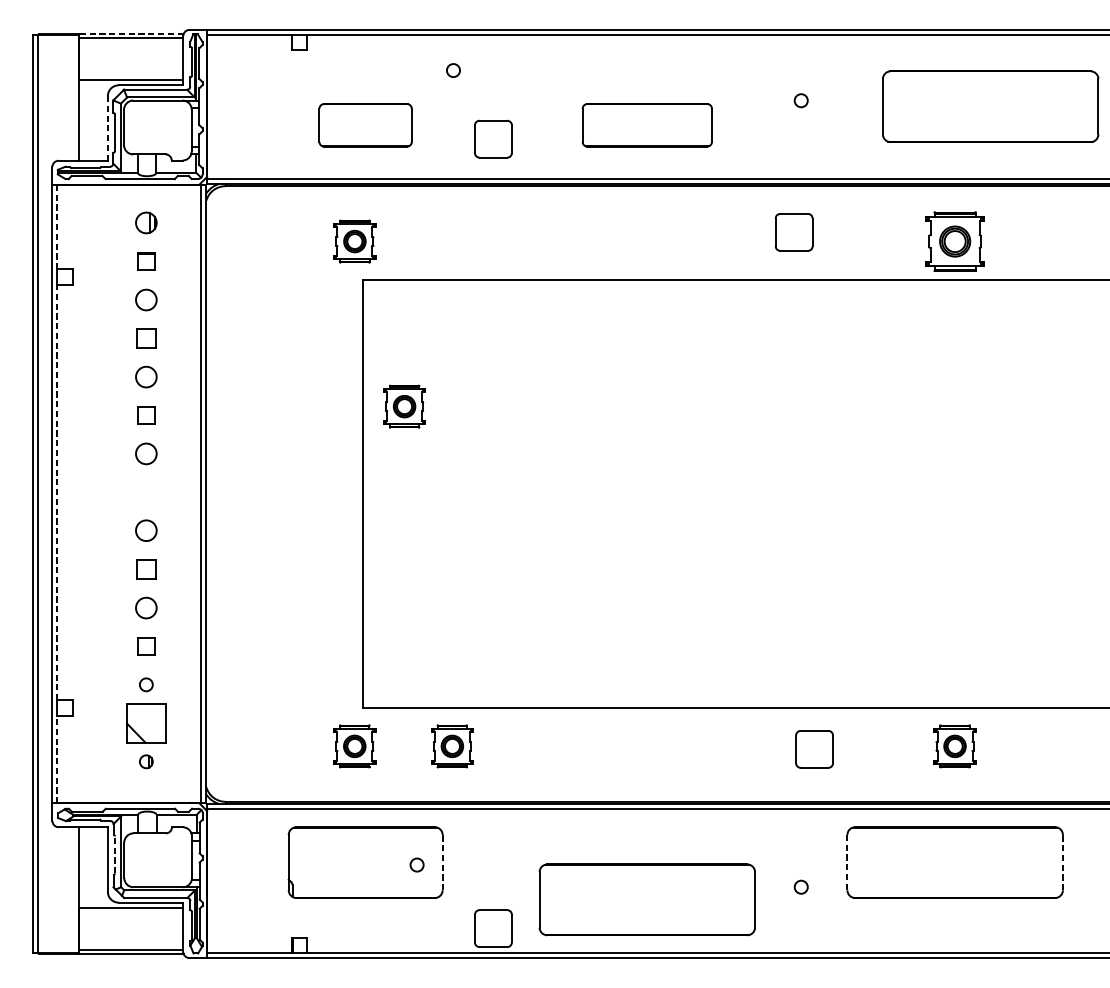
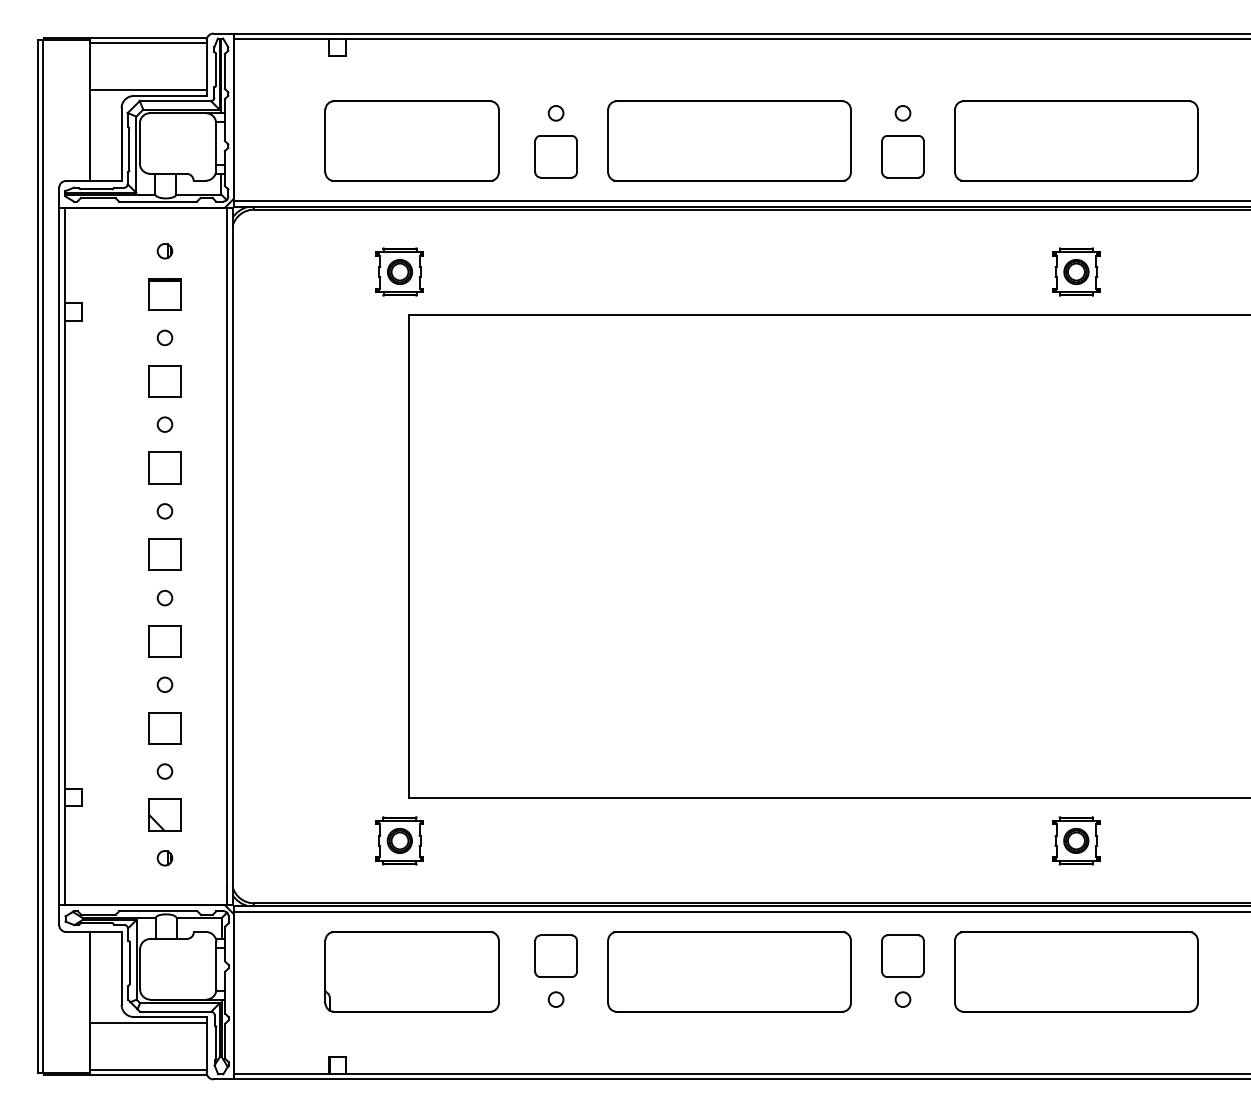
line: (131, 33) -> (148, 37), dashed -> solid
circle: (452, 70) -> (555, 113), moved
part: (990, 106) -> (1076, 140), moved
part: (365, 124) -> (411, 140), size x1.67
part: (647, 124) -> (729, 140), size x1.67
line: (107, 128) -> (121, 144), dashed -> solid
part: (145, 223) -> (164, 251), size x0.62
line: (57, 226) -> (64, 255), dashed -> solid
part: (793, 232) -> (902, 156), moved
part: (955, 241) -> (1076, 271), size x0.71
part: (145, 261) -> (164, 294), size x1.67
circle: (145, 299) -> (164, 337), size x0.62
part: (145, 338) -> (164, 381), size x1.43
circle: (145, 376) -> (164, 424), size x0.62
part: (404, 406) -> (455, 457), removed
part: (145, 415) -> (164, 467), size x1.67
circle: (145, 454) -> (164, 511), size x0.62
line: (57, 492) -> (64, 554), dashed -> solid
part: (145, 492) -> (164, 554), added
circle: (145, 531) -> (164, 598), size x0.62
part: (145, 569) -> (164, 641), size x1.43
circle: (145, 607) -> (164, 684), size x0.62
part: (145, 646) -> (164, 728), size x1.67
part: (145, 722) -> (164, 814), size x0.71
part: (452, 746) -> (509, 840), removed
part: (814, 748) -> (902, 955), moved
line: (57, 759) -> (64, 855), dashed -> solid
line: (114, 855) -> (129, 963), dashed -> solid
line: (442, 862) -> (498, 971), dashed -> solid
line: (1062, 862) -> (1197, 971), dashed -> solid
line: (847, 863) -> (955, 972), dashed -> solid
circle: (416, 864) -> (555, 999), moved
part: (647, 899) -> (729, 971), moved
part: (492, 927) -> (555, 955), moved

